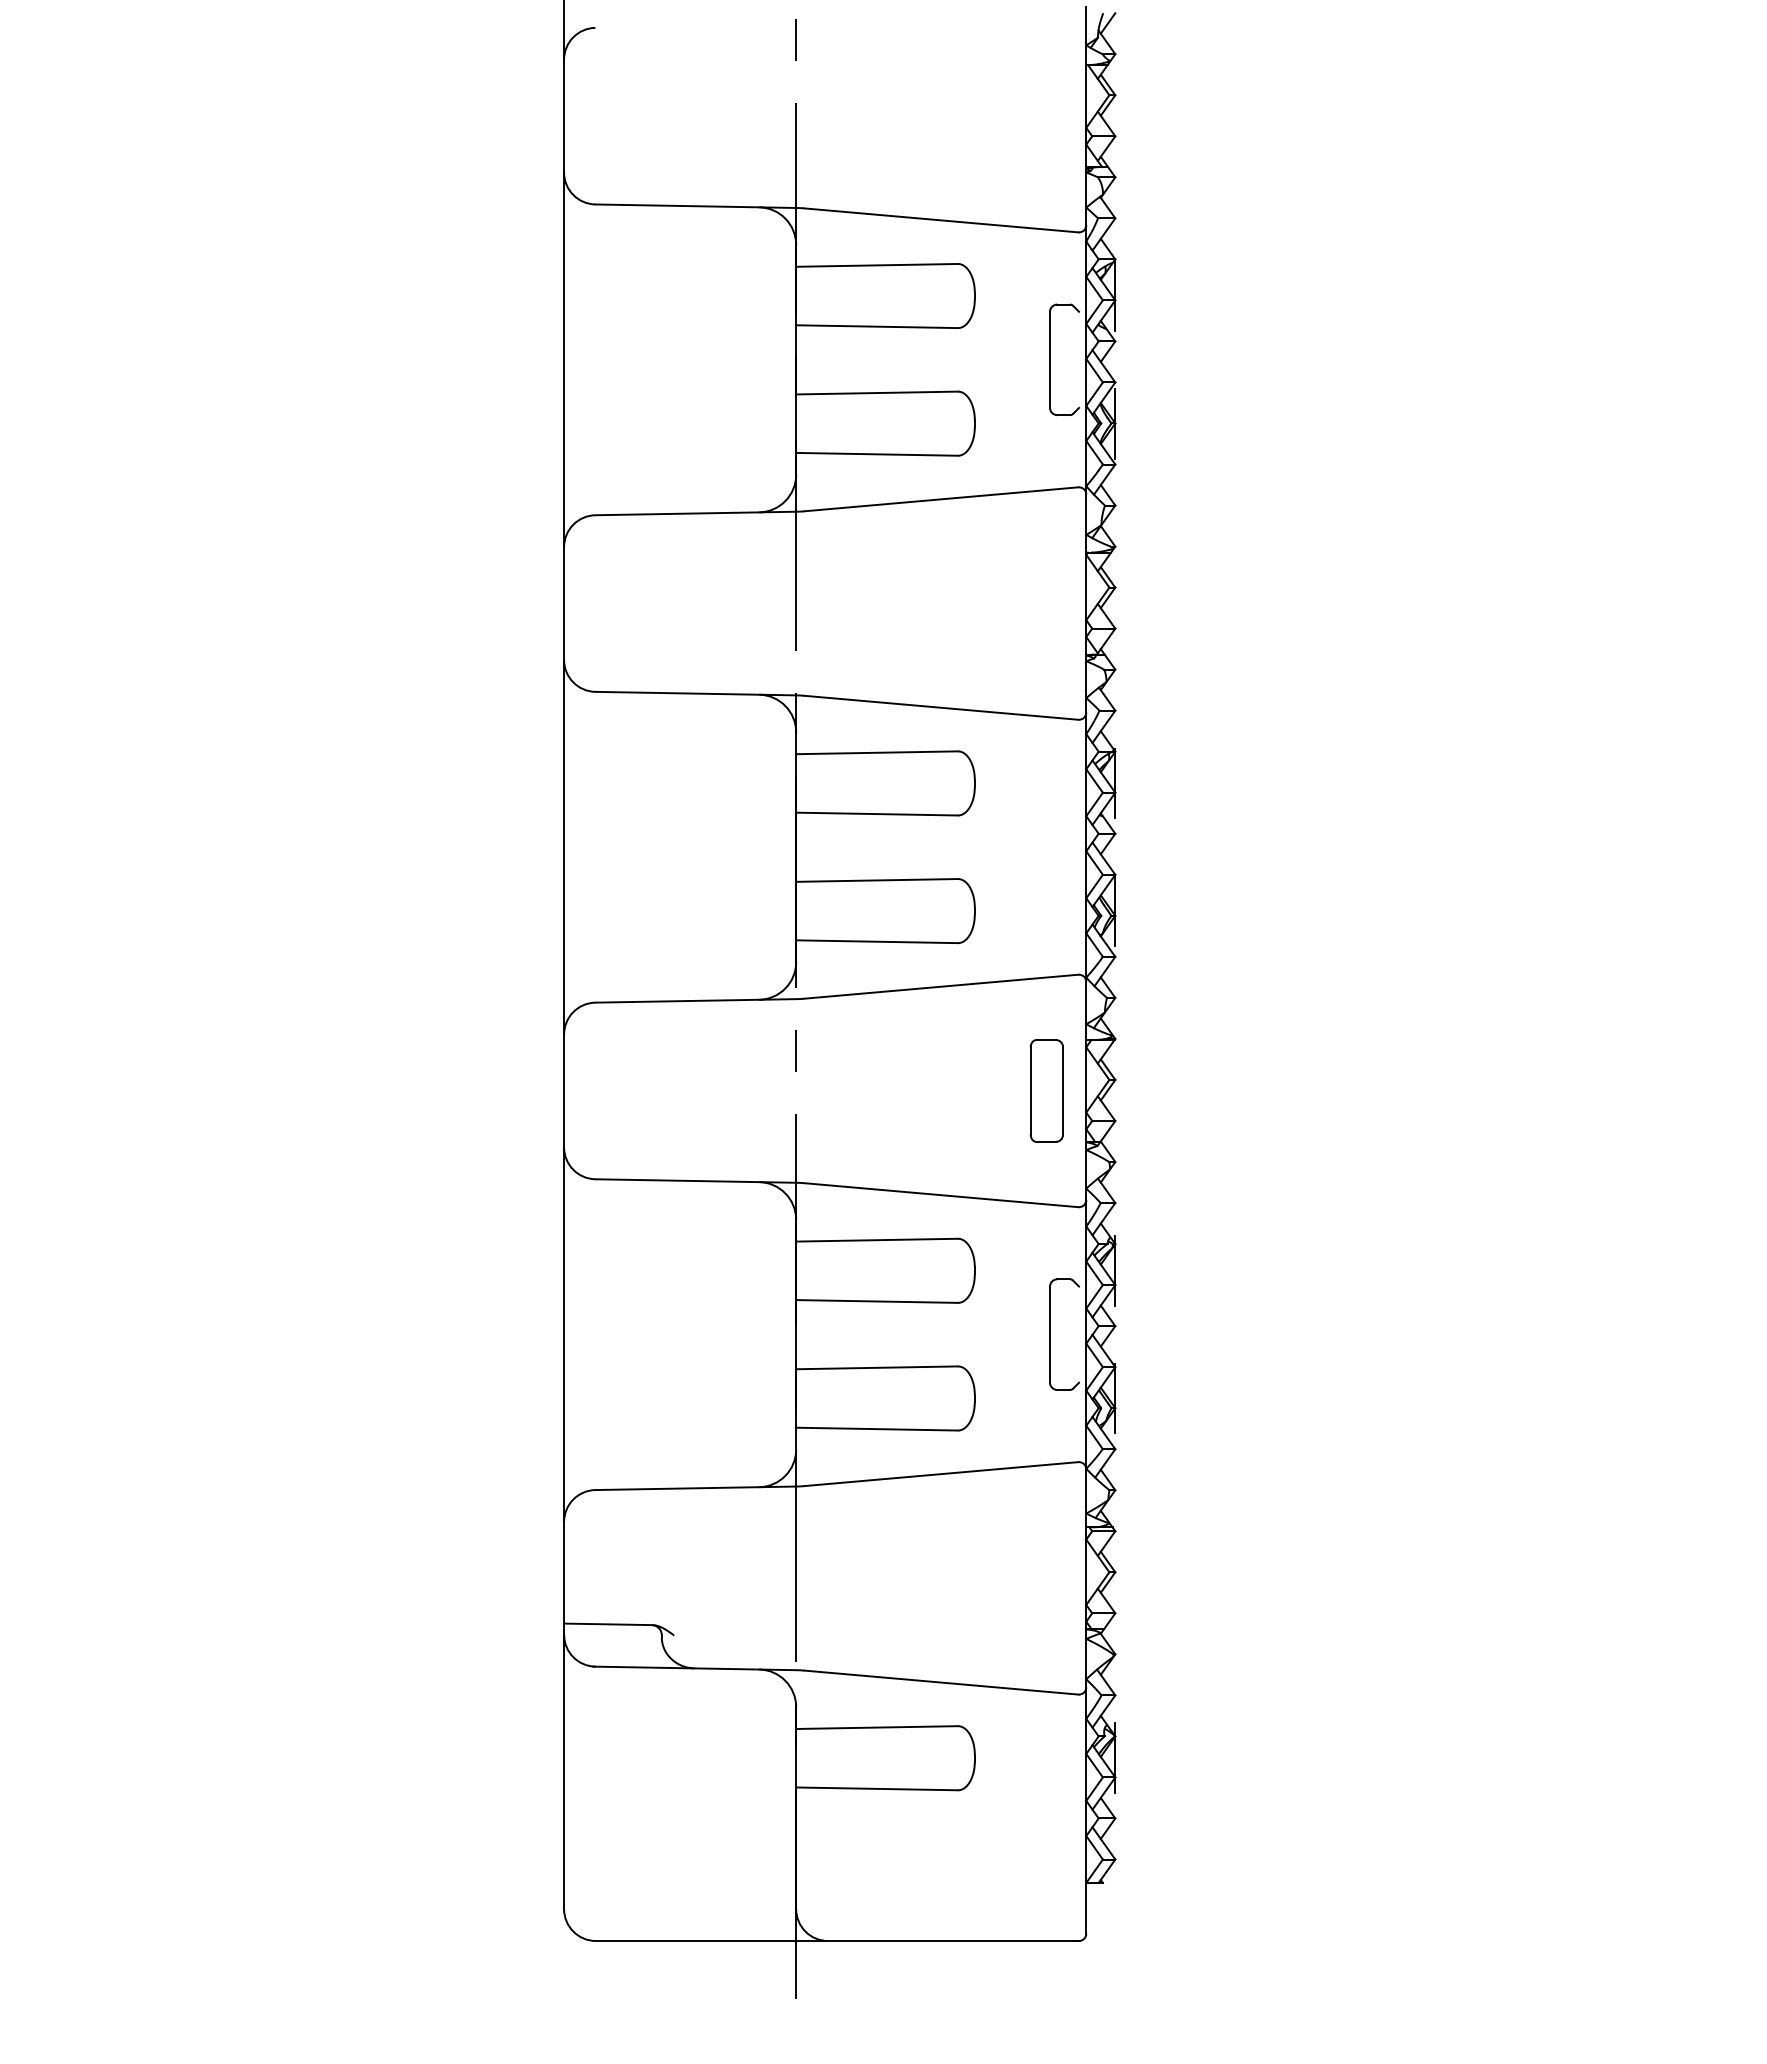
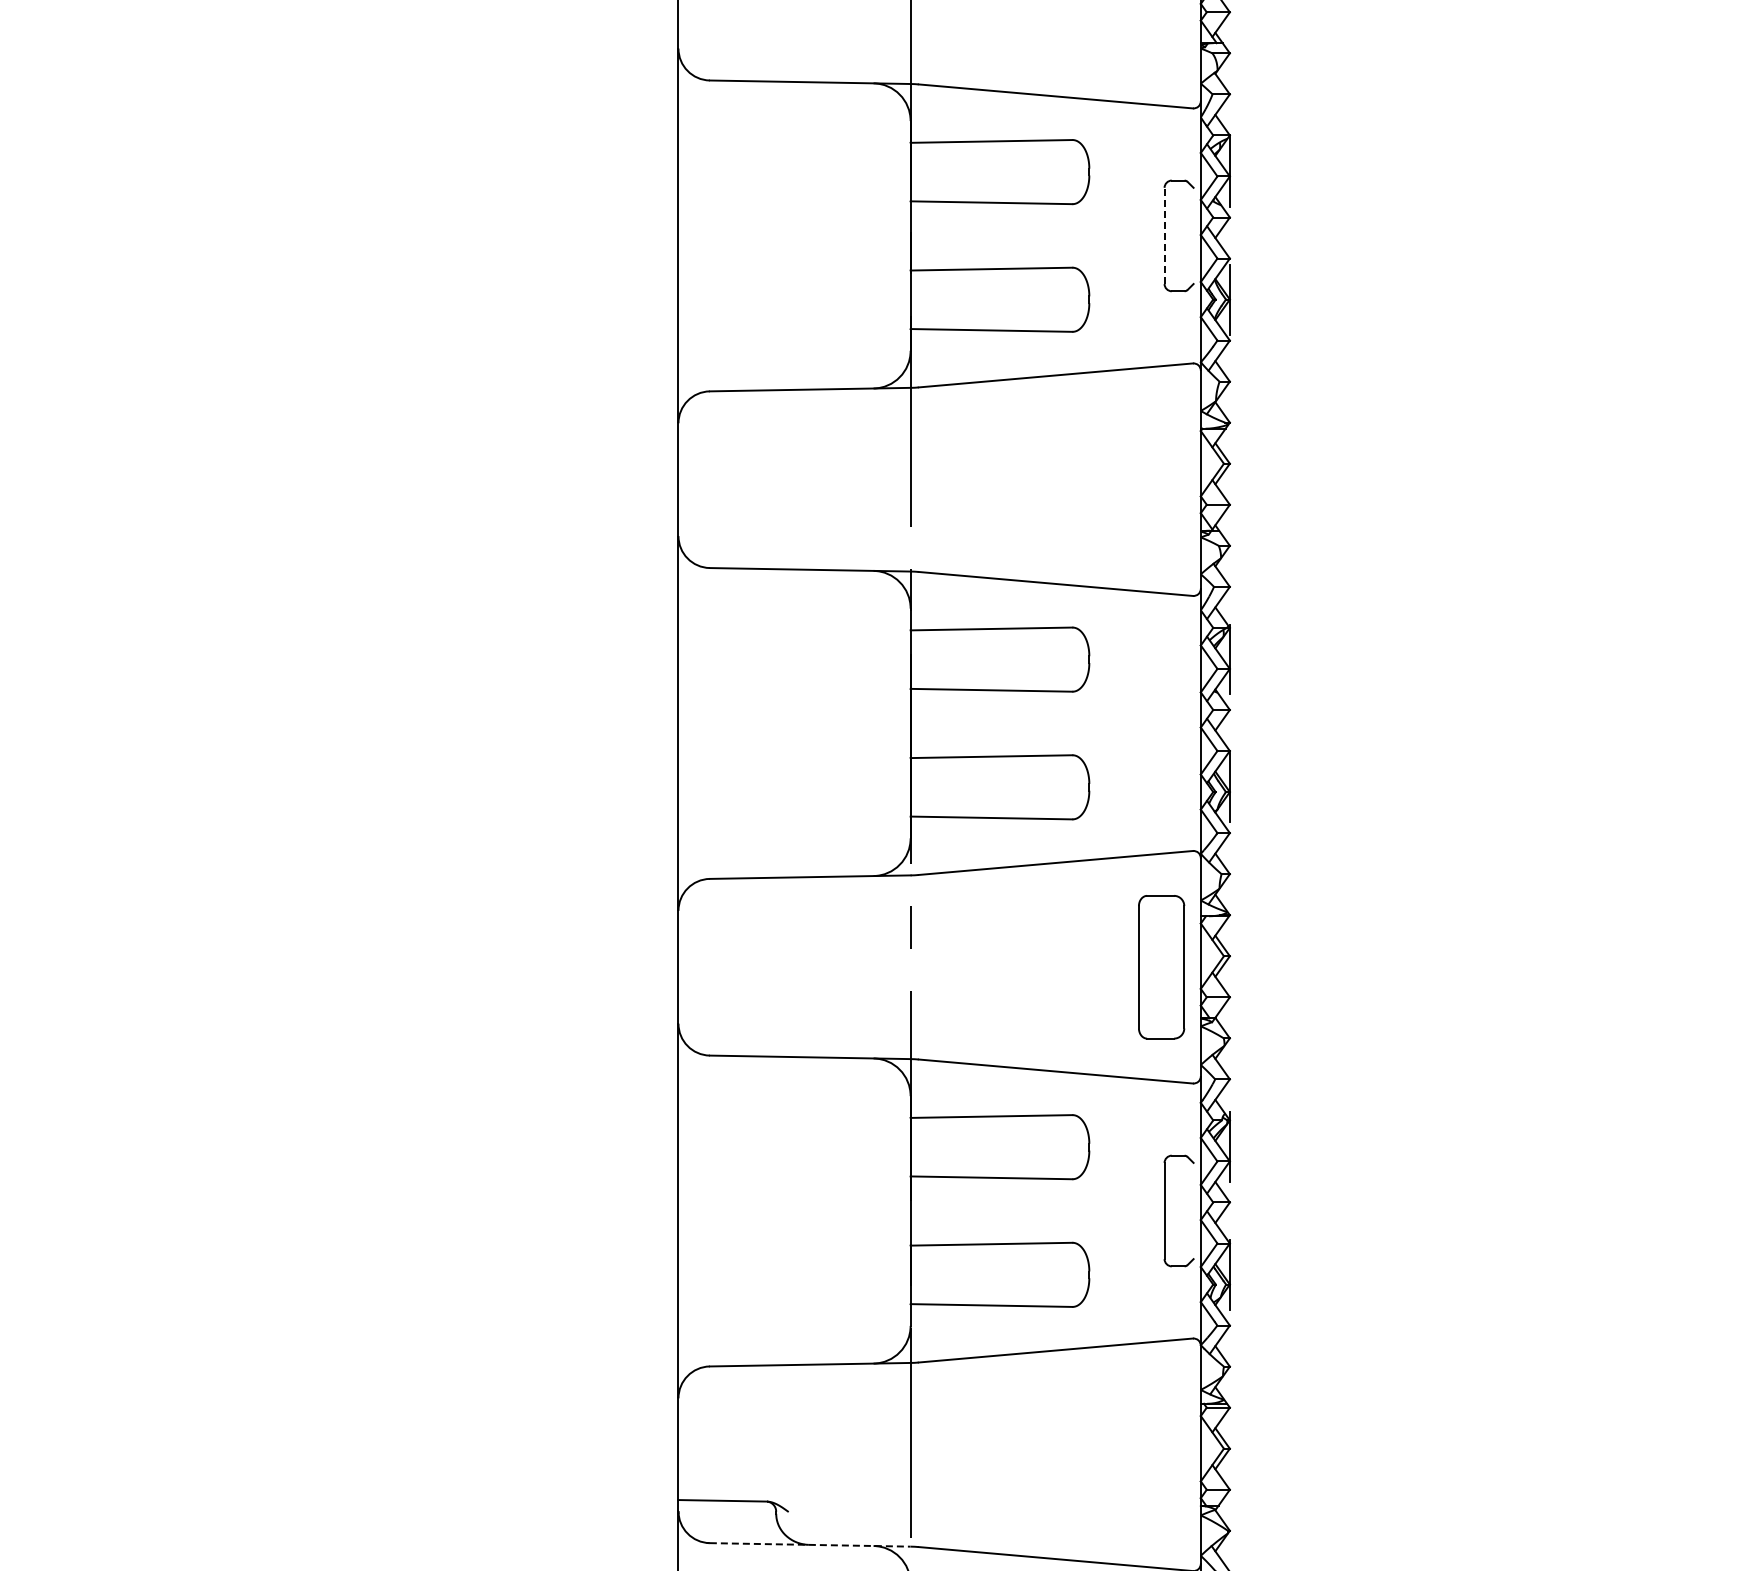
line: (1050, 359) -> (1165, 235), solid -> dashed
part: (1046, 1090) -> (1161, 966), size x1.4
line: (696, 1668) -> (810, 1544), solid -> dashed

